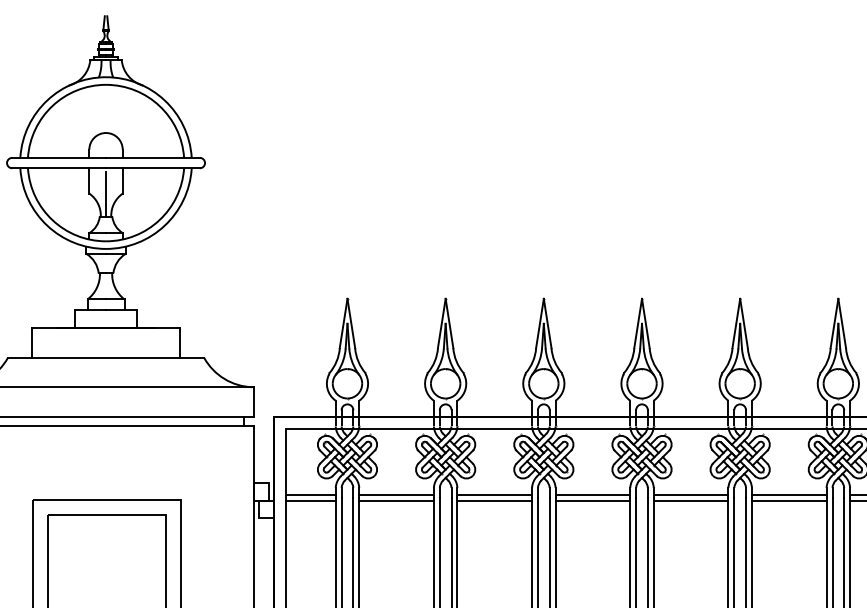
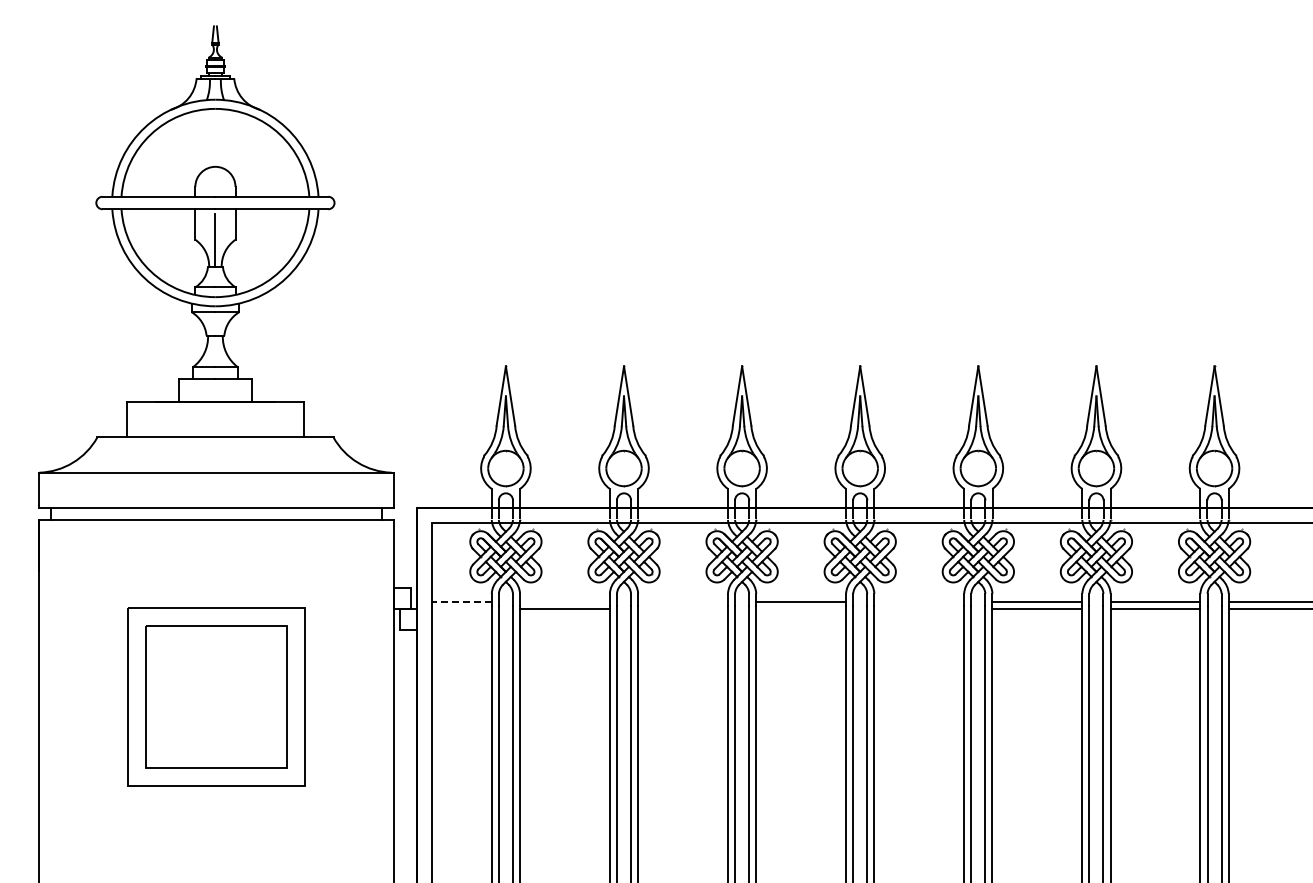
line: (310, 495) -> (461, 602), solid -> dashed
line: (396, 495) -> (564, 602), removed
line: (494, 495) -> (682, 602), removed
line: (691, 495) -> (919, 602), removed
line: (310, 500) -> (461, 609), removed
line: (494, 500) -> (682, 609), removed
line: (593, 500) -> (801, 609), removed
line: (691, 500) -> (919, 609), removed

